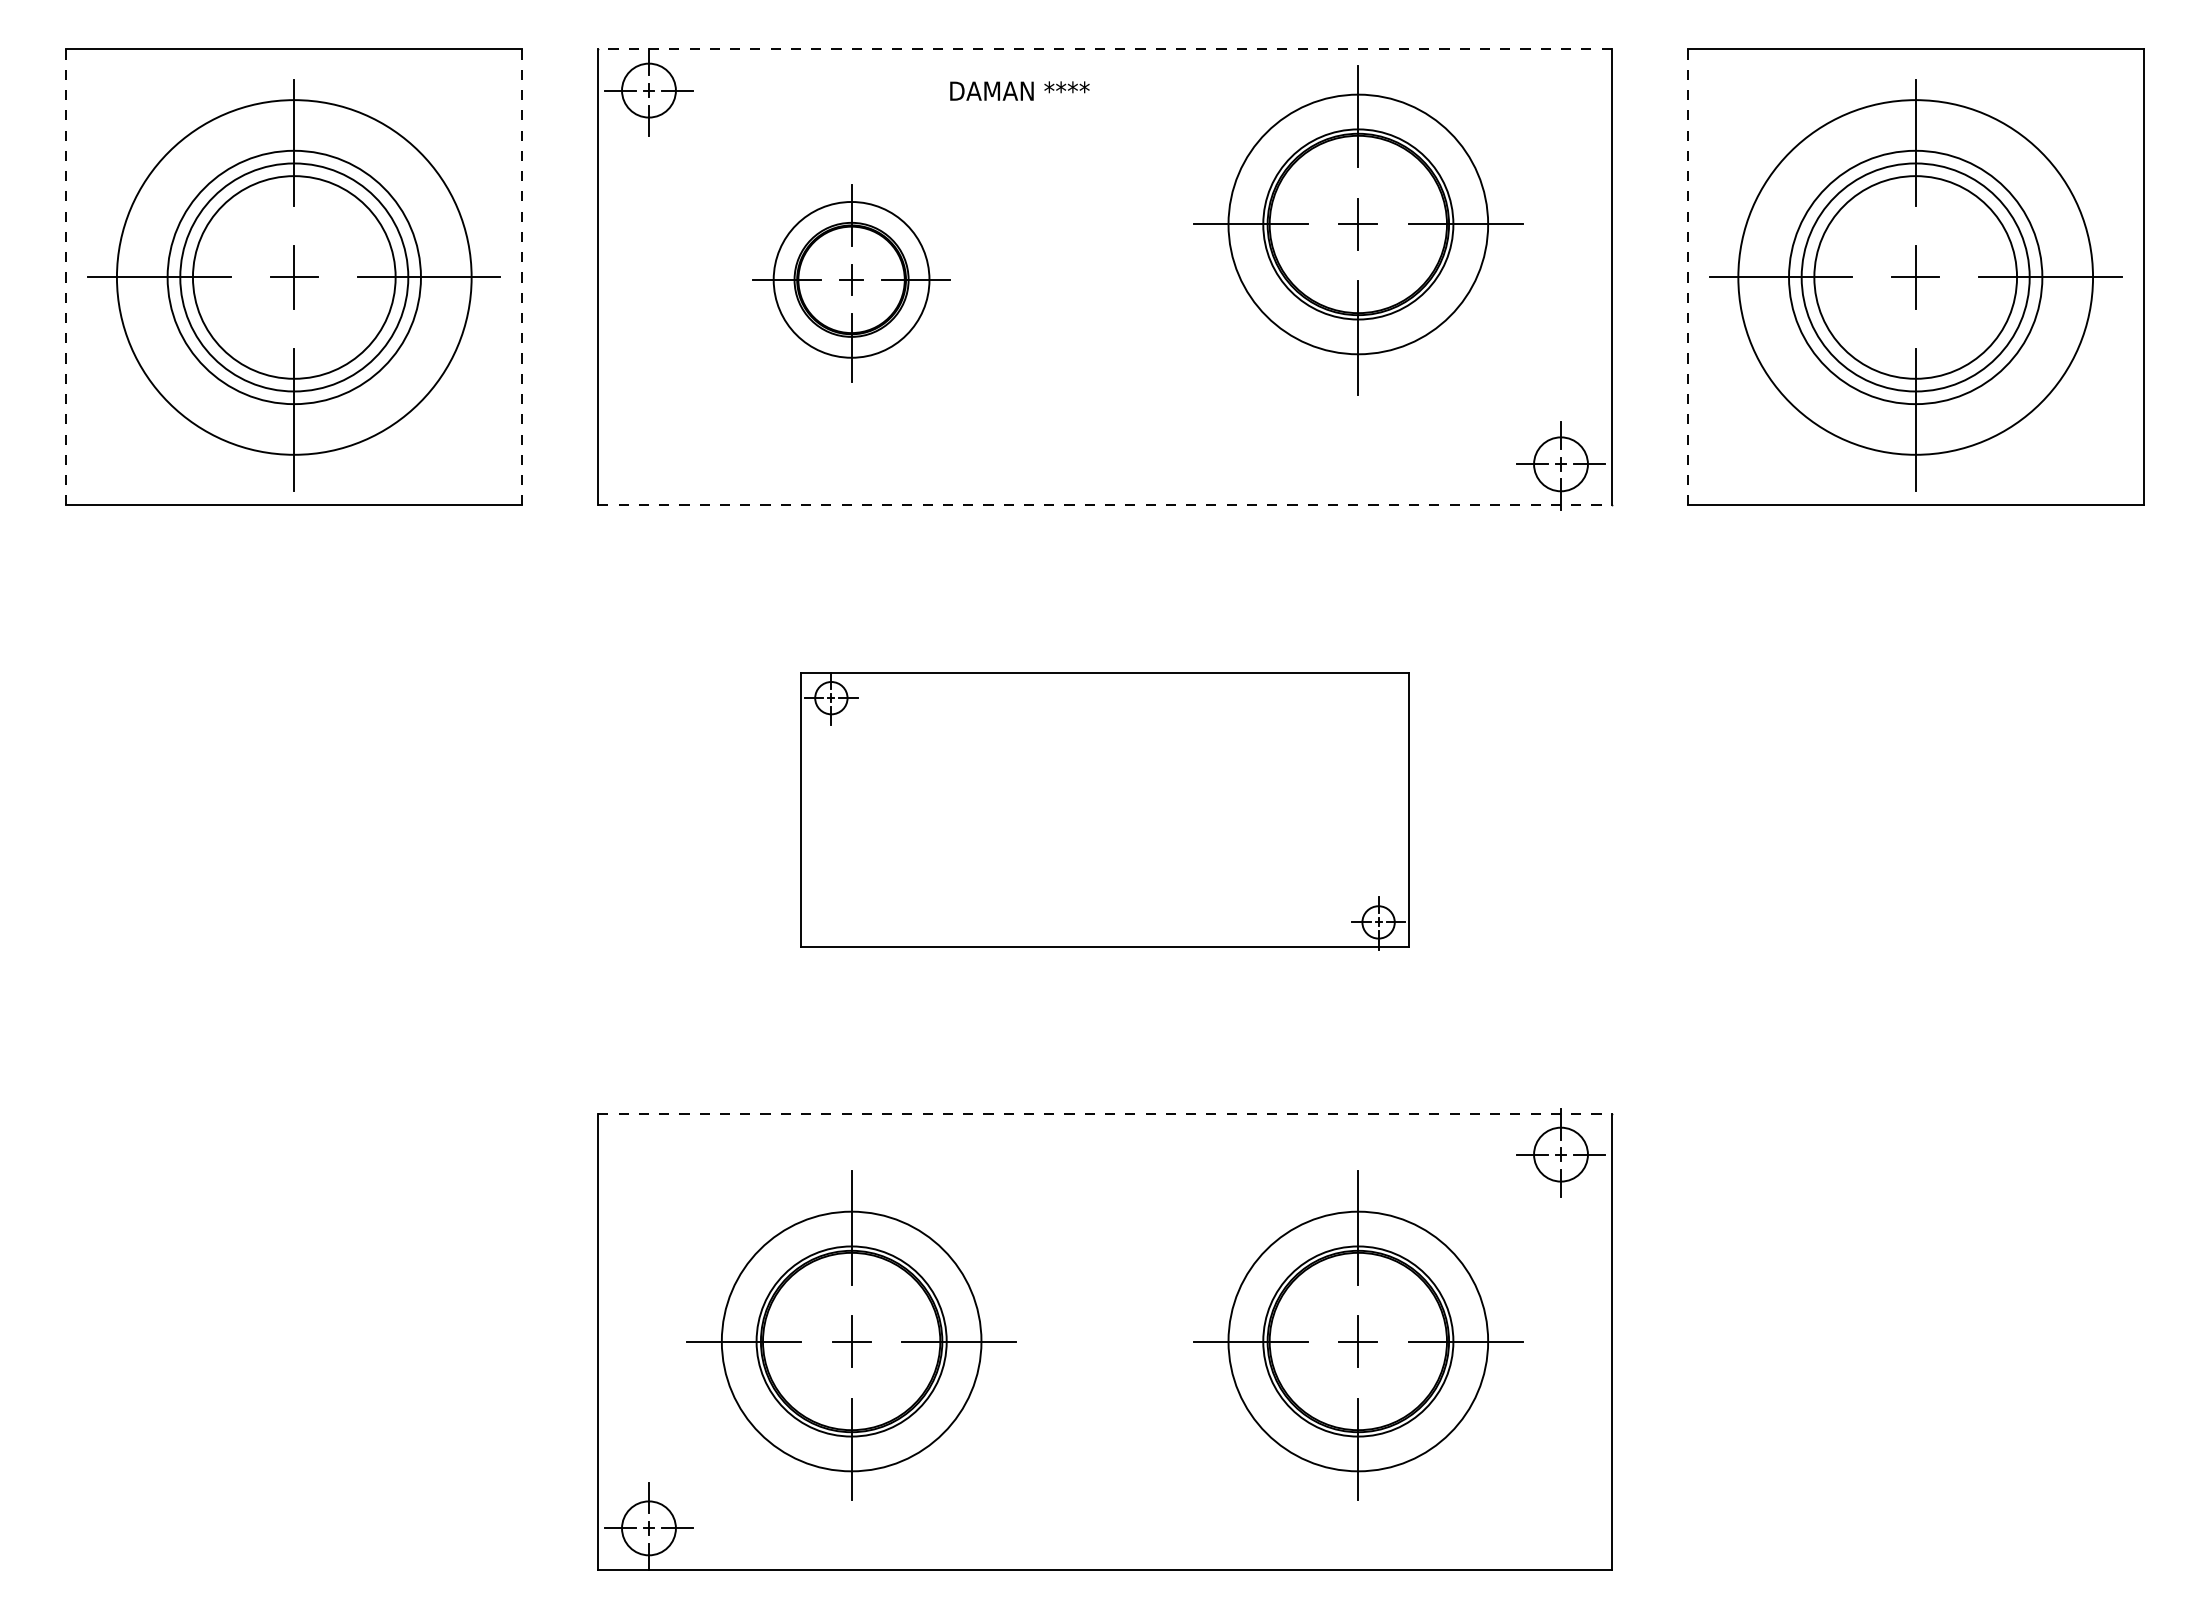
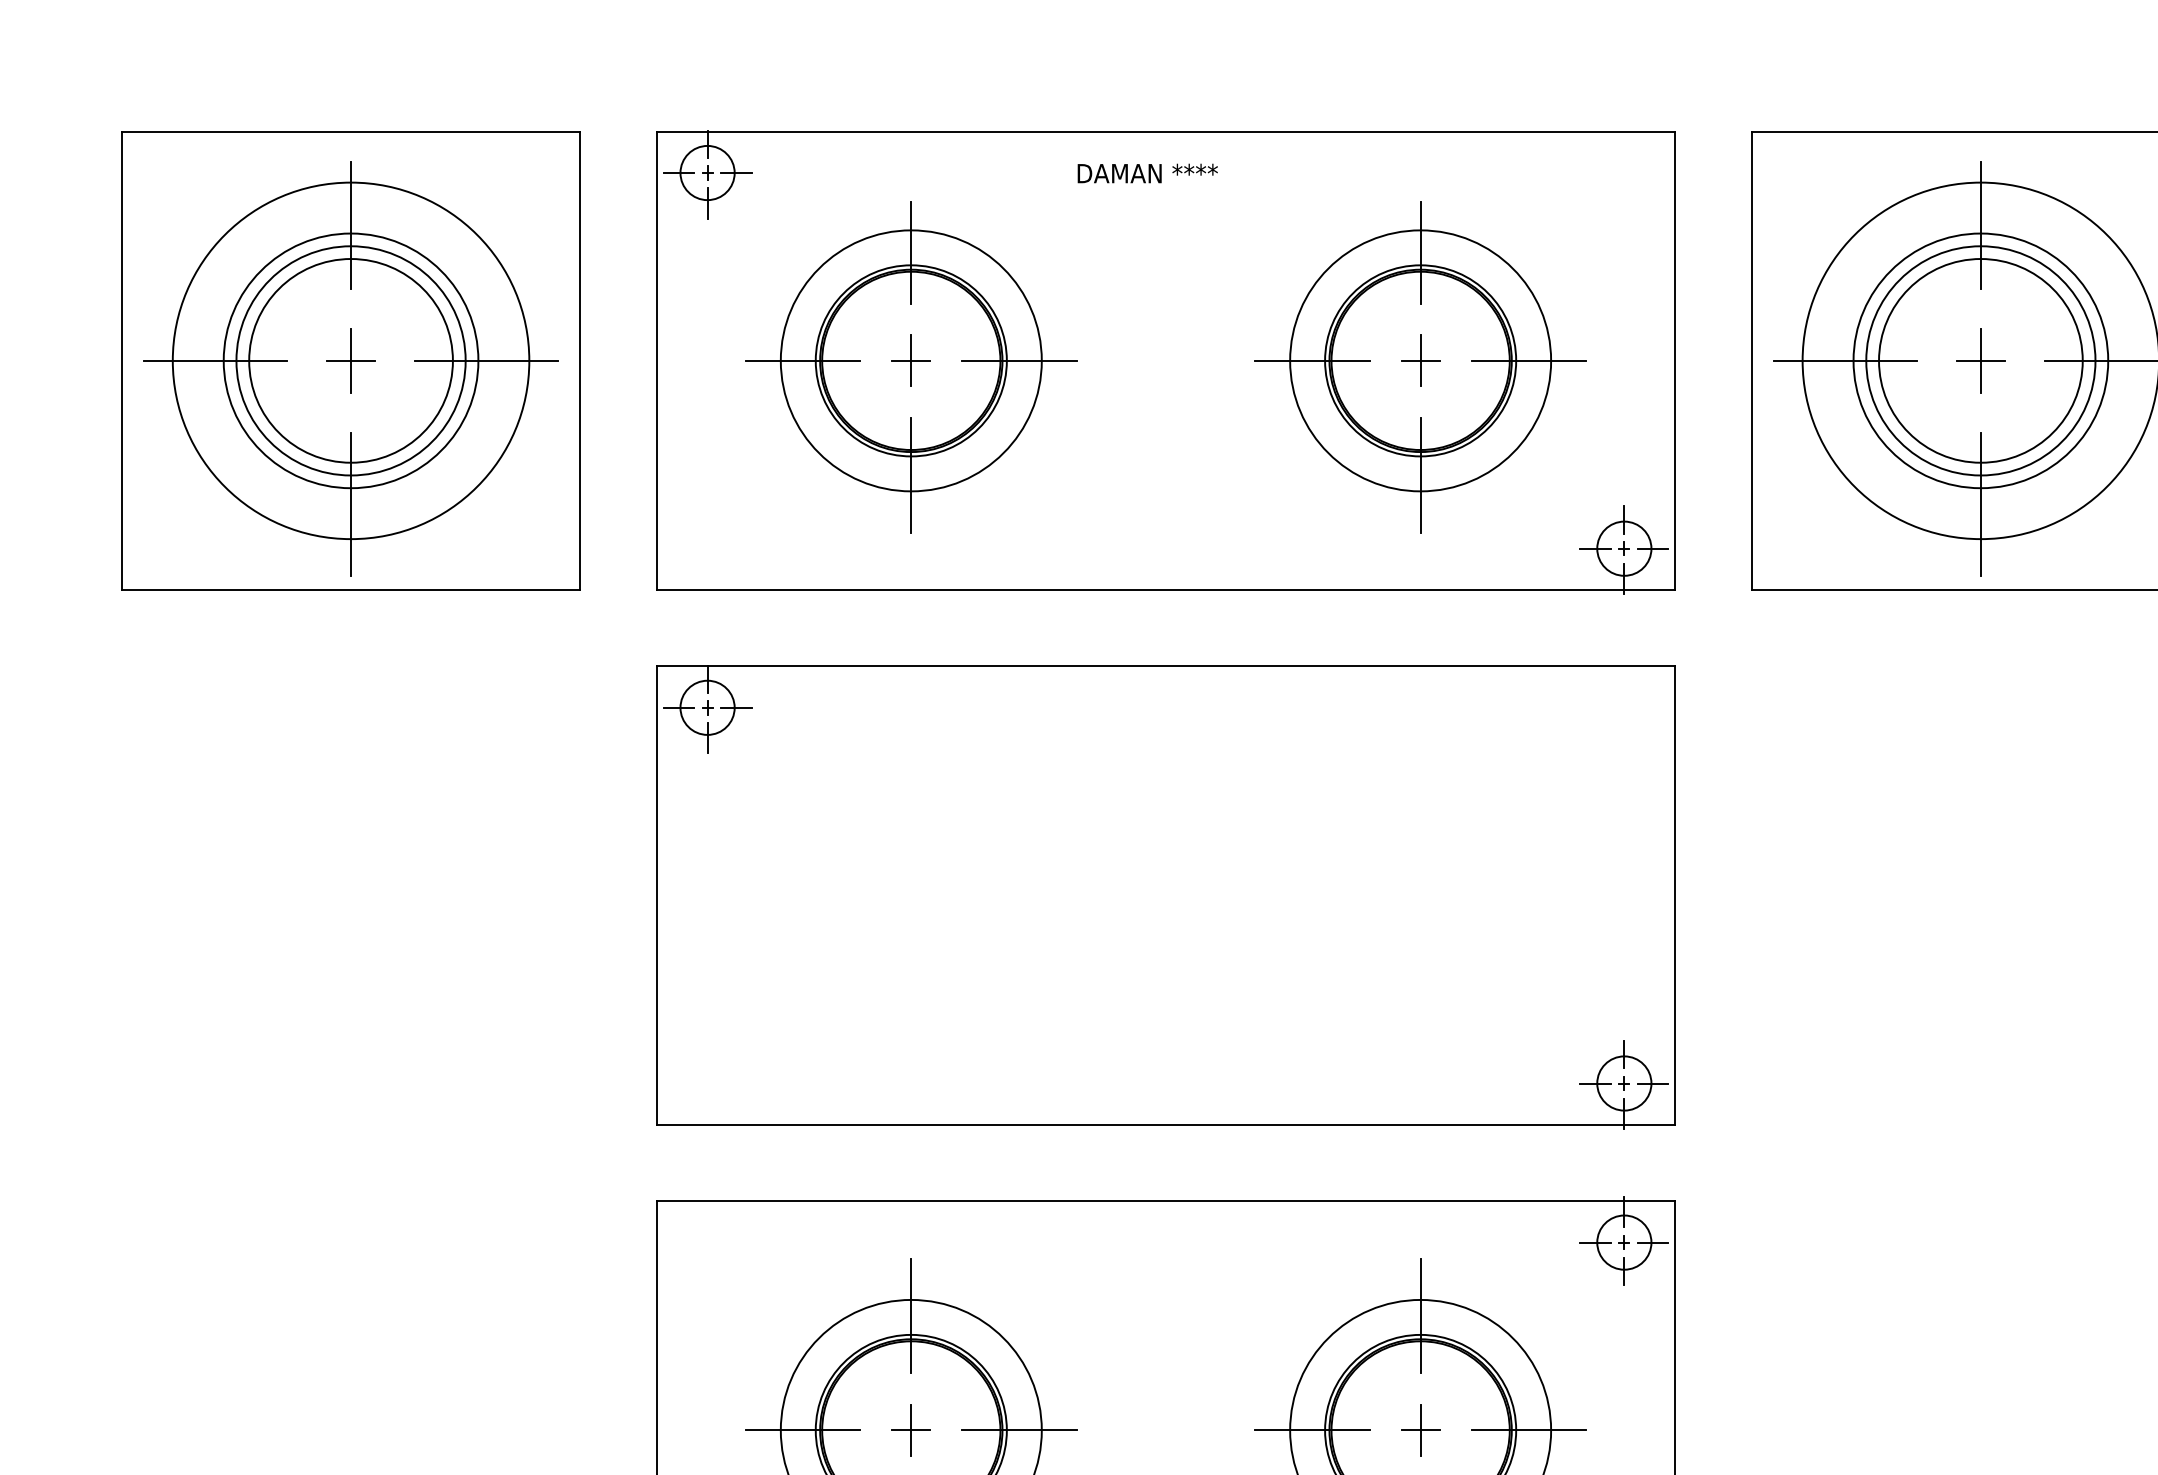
line: (1105, 49) -> (1166, 131), dashed -> solid
text: (1019, 90) -> (1147, 172), moved
part: (1358, 230) -> (1420, 366), moved
line: (522, 276) -> (580, 359), dashed -> solid
line: (1687, 276) -> (1751, 359), dashed -> solid
line: (66, 277) -> (122, 360), dashed -> solid
part: (851, 283) -> (911, 366), size x1.67
line: (1105, 505) -> (1166, 590), dashed -> solid
part: (1104, 811) -> (1165, 897), size x1.67
line: (1105, 1113) -> (1166, 1201), dashed -> solid

